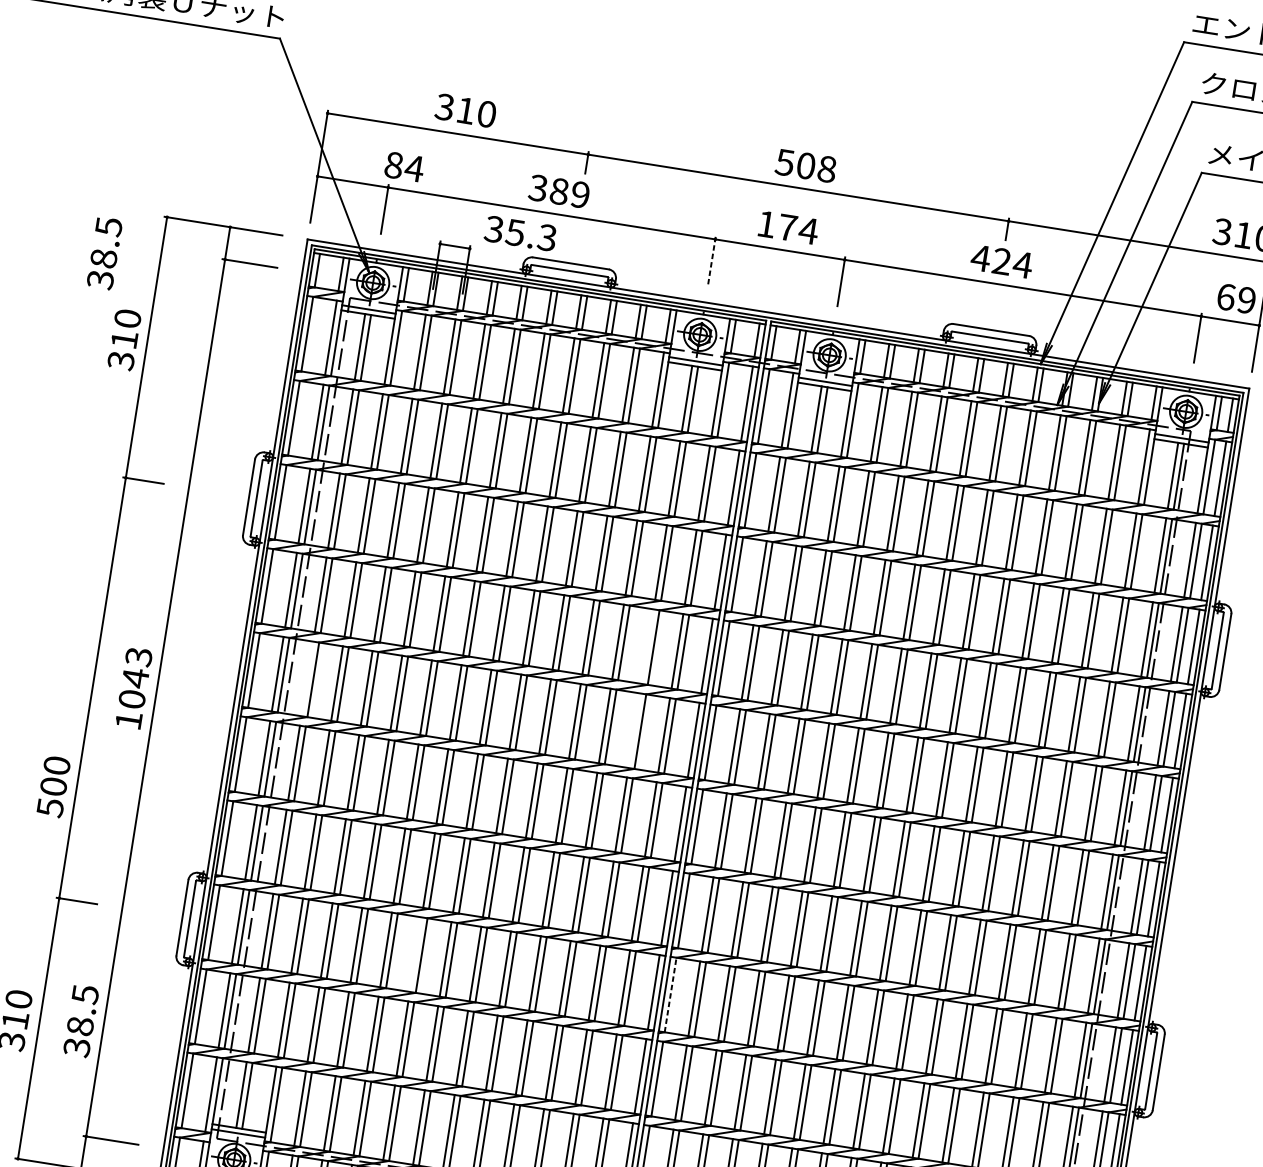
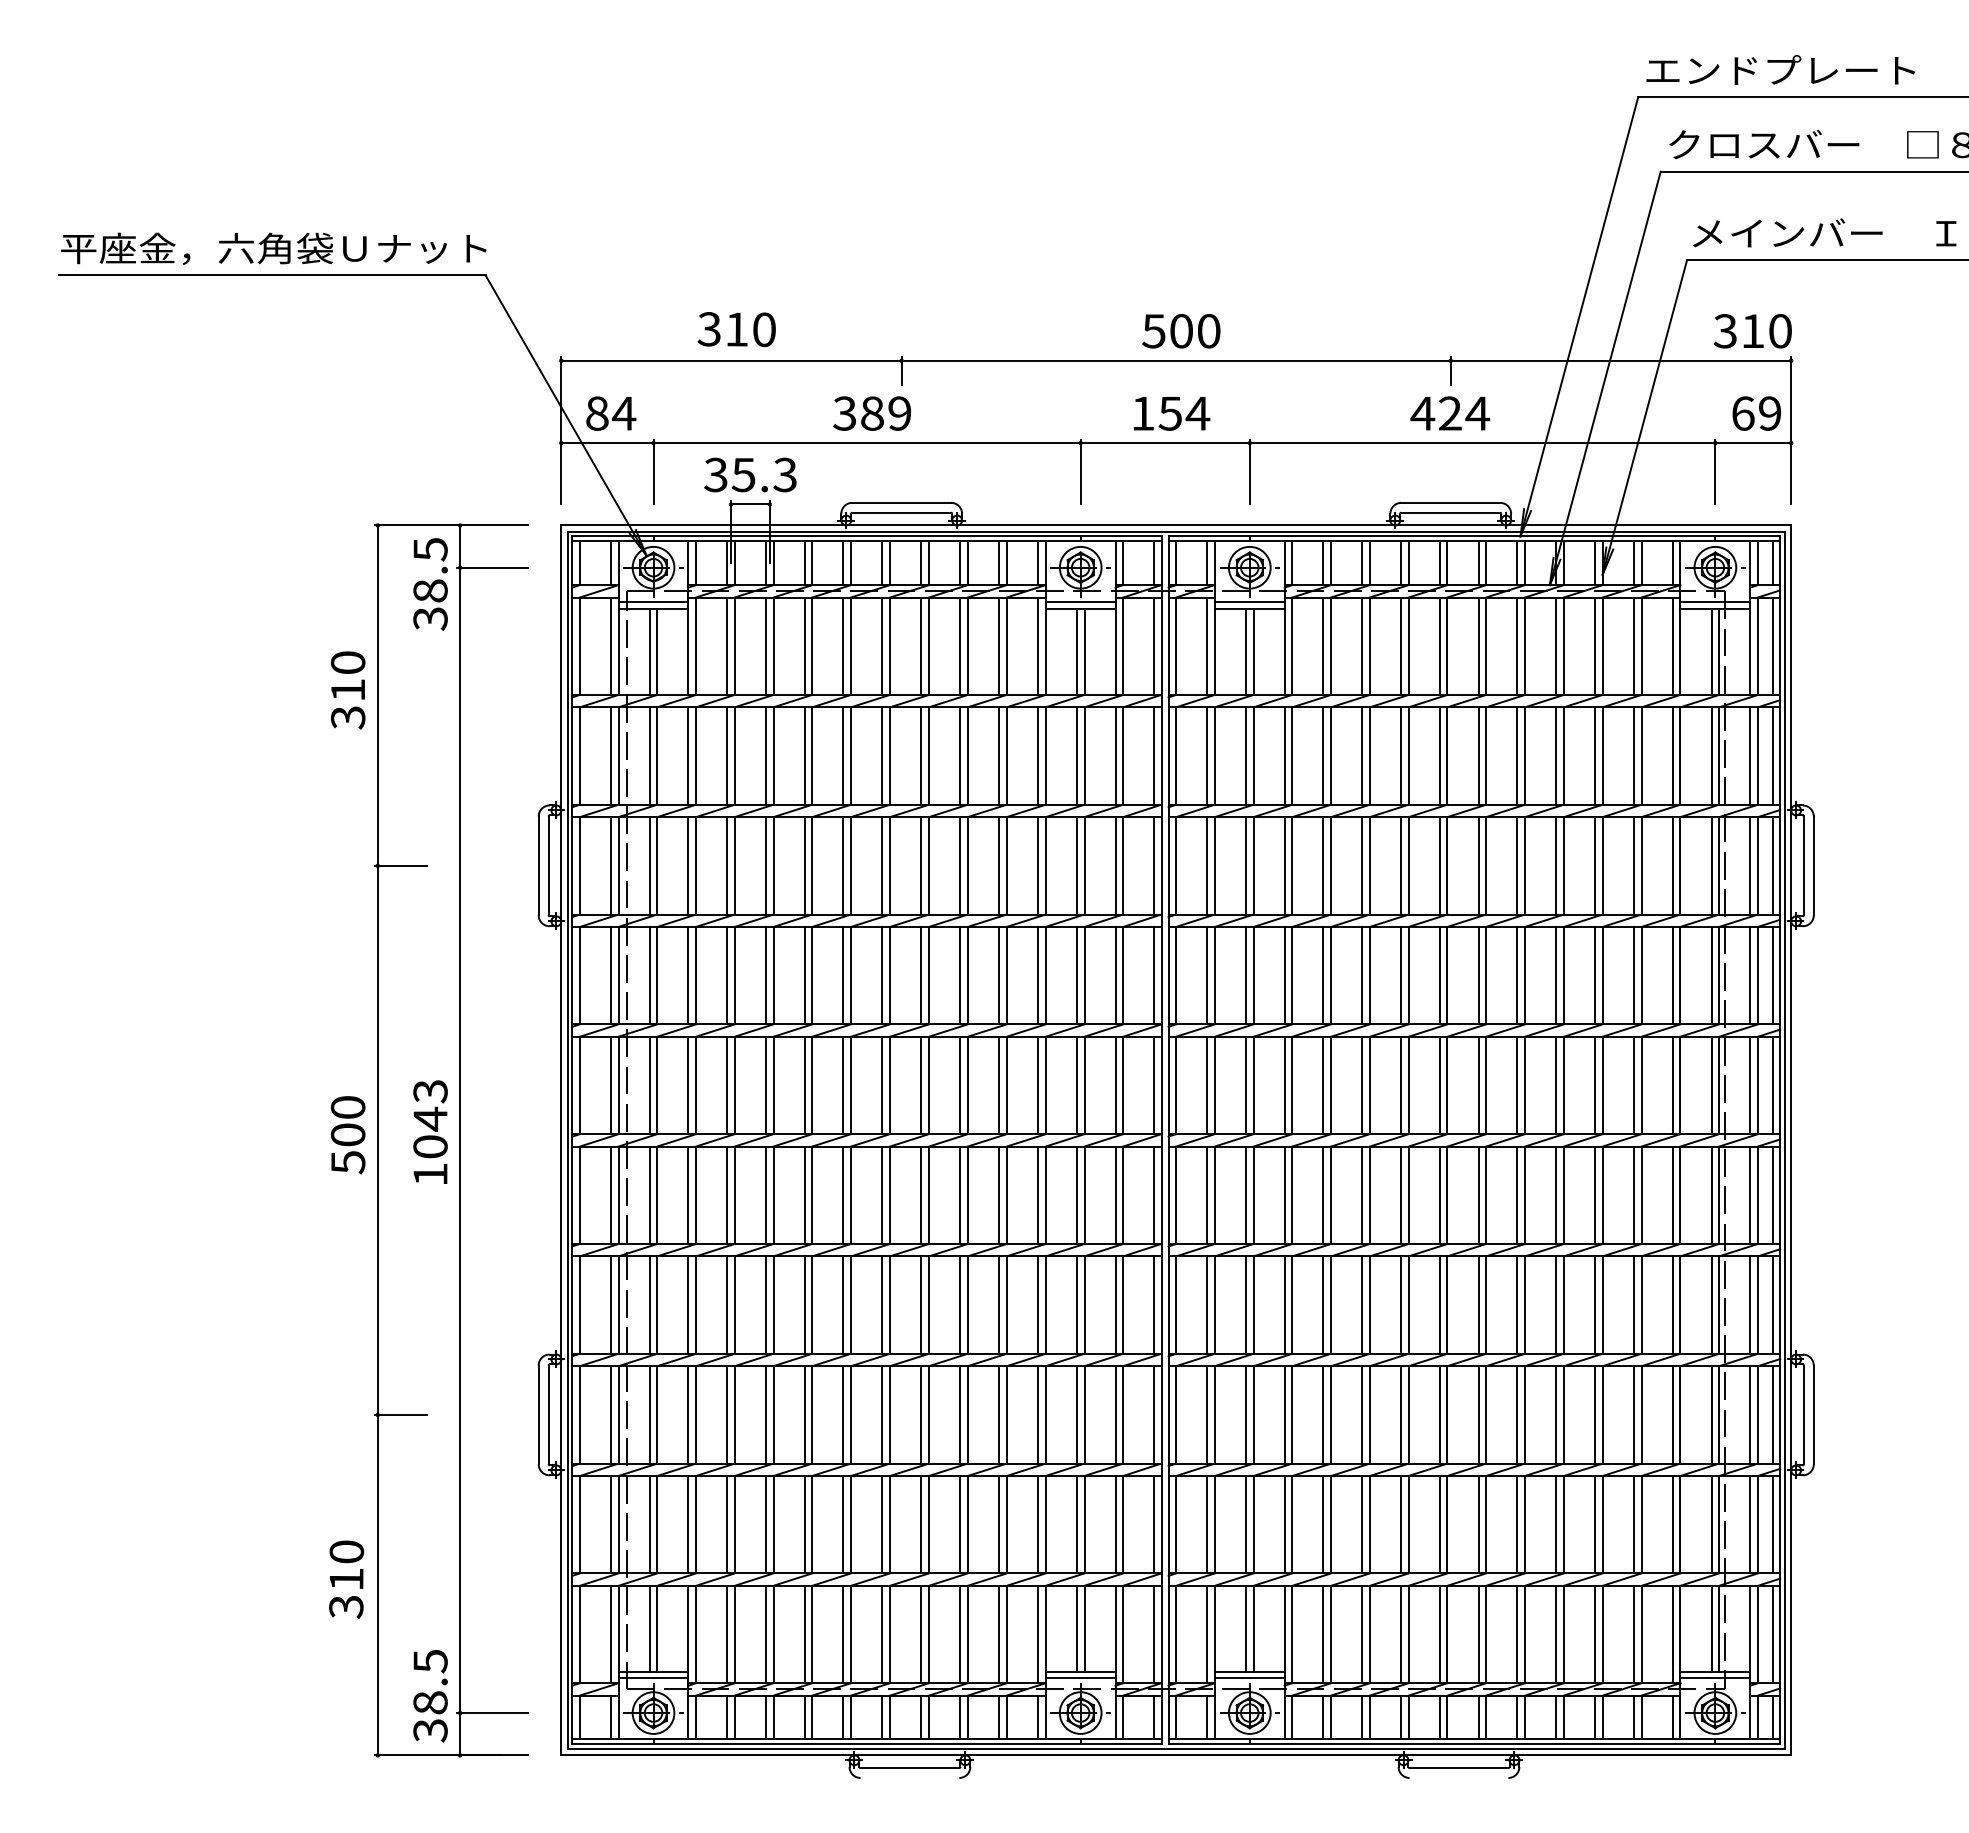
text: (404, 166) -> (611, 413), moved
text: (826, 169) -> (1208, 331), 508 -> 500
text: (787, 227) -> (1170, 413), 174 -> 154
text: (520, 233) -> (750, 474), moved
text: (104, 253) -> (430, 584), moved
line: (711, 261) -> (1080, 471), dashed -> solid
line: (647, 646) -> (1076, 975), added
line: (307, 678) -> (649, 1085), added
line: (634, 730) -> (1076, 1085), added
text: (53, 787) -> (348, 1135), moved
line: (415, 954) -> (843, 1414), added
line: (670, 994) -> (1176, 1414), dashed -> solid
text: (81, 1021) -> (430, 1696), moved

